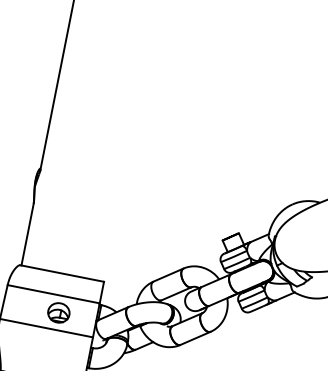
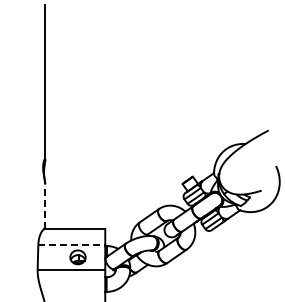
line: (28, 234) -> (45, 206), solid -> dashed
line: (54, 295) -> (72, 245), solid -> dashed

